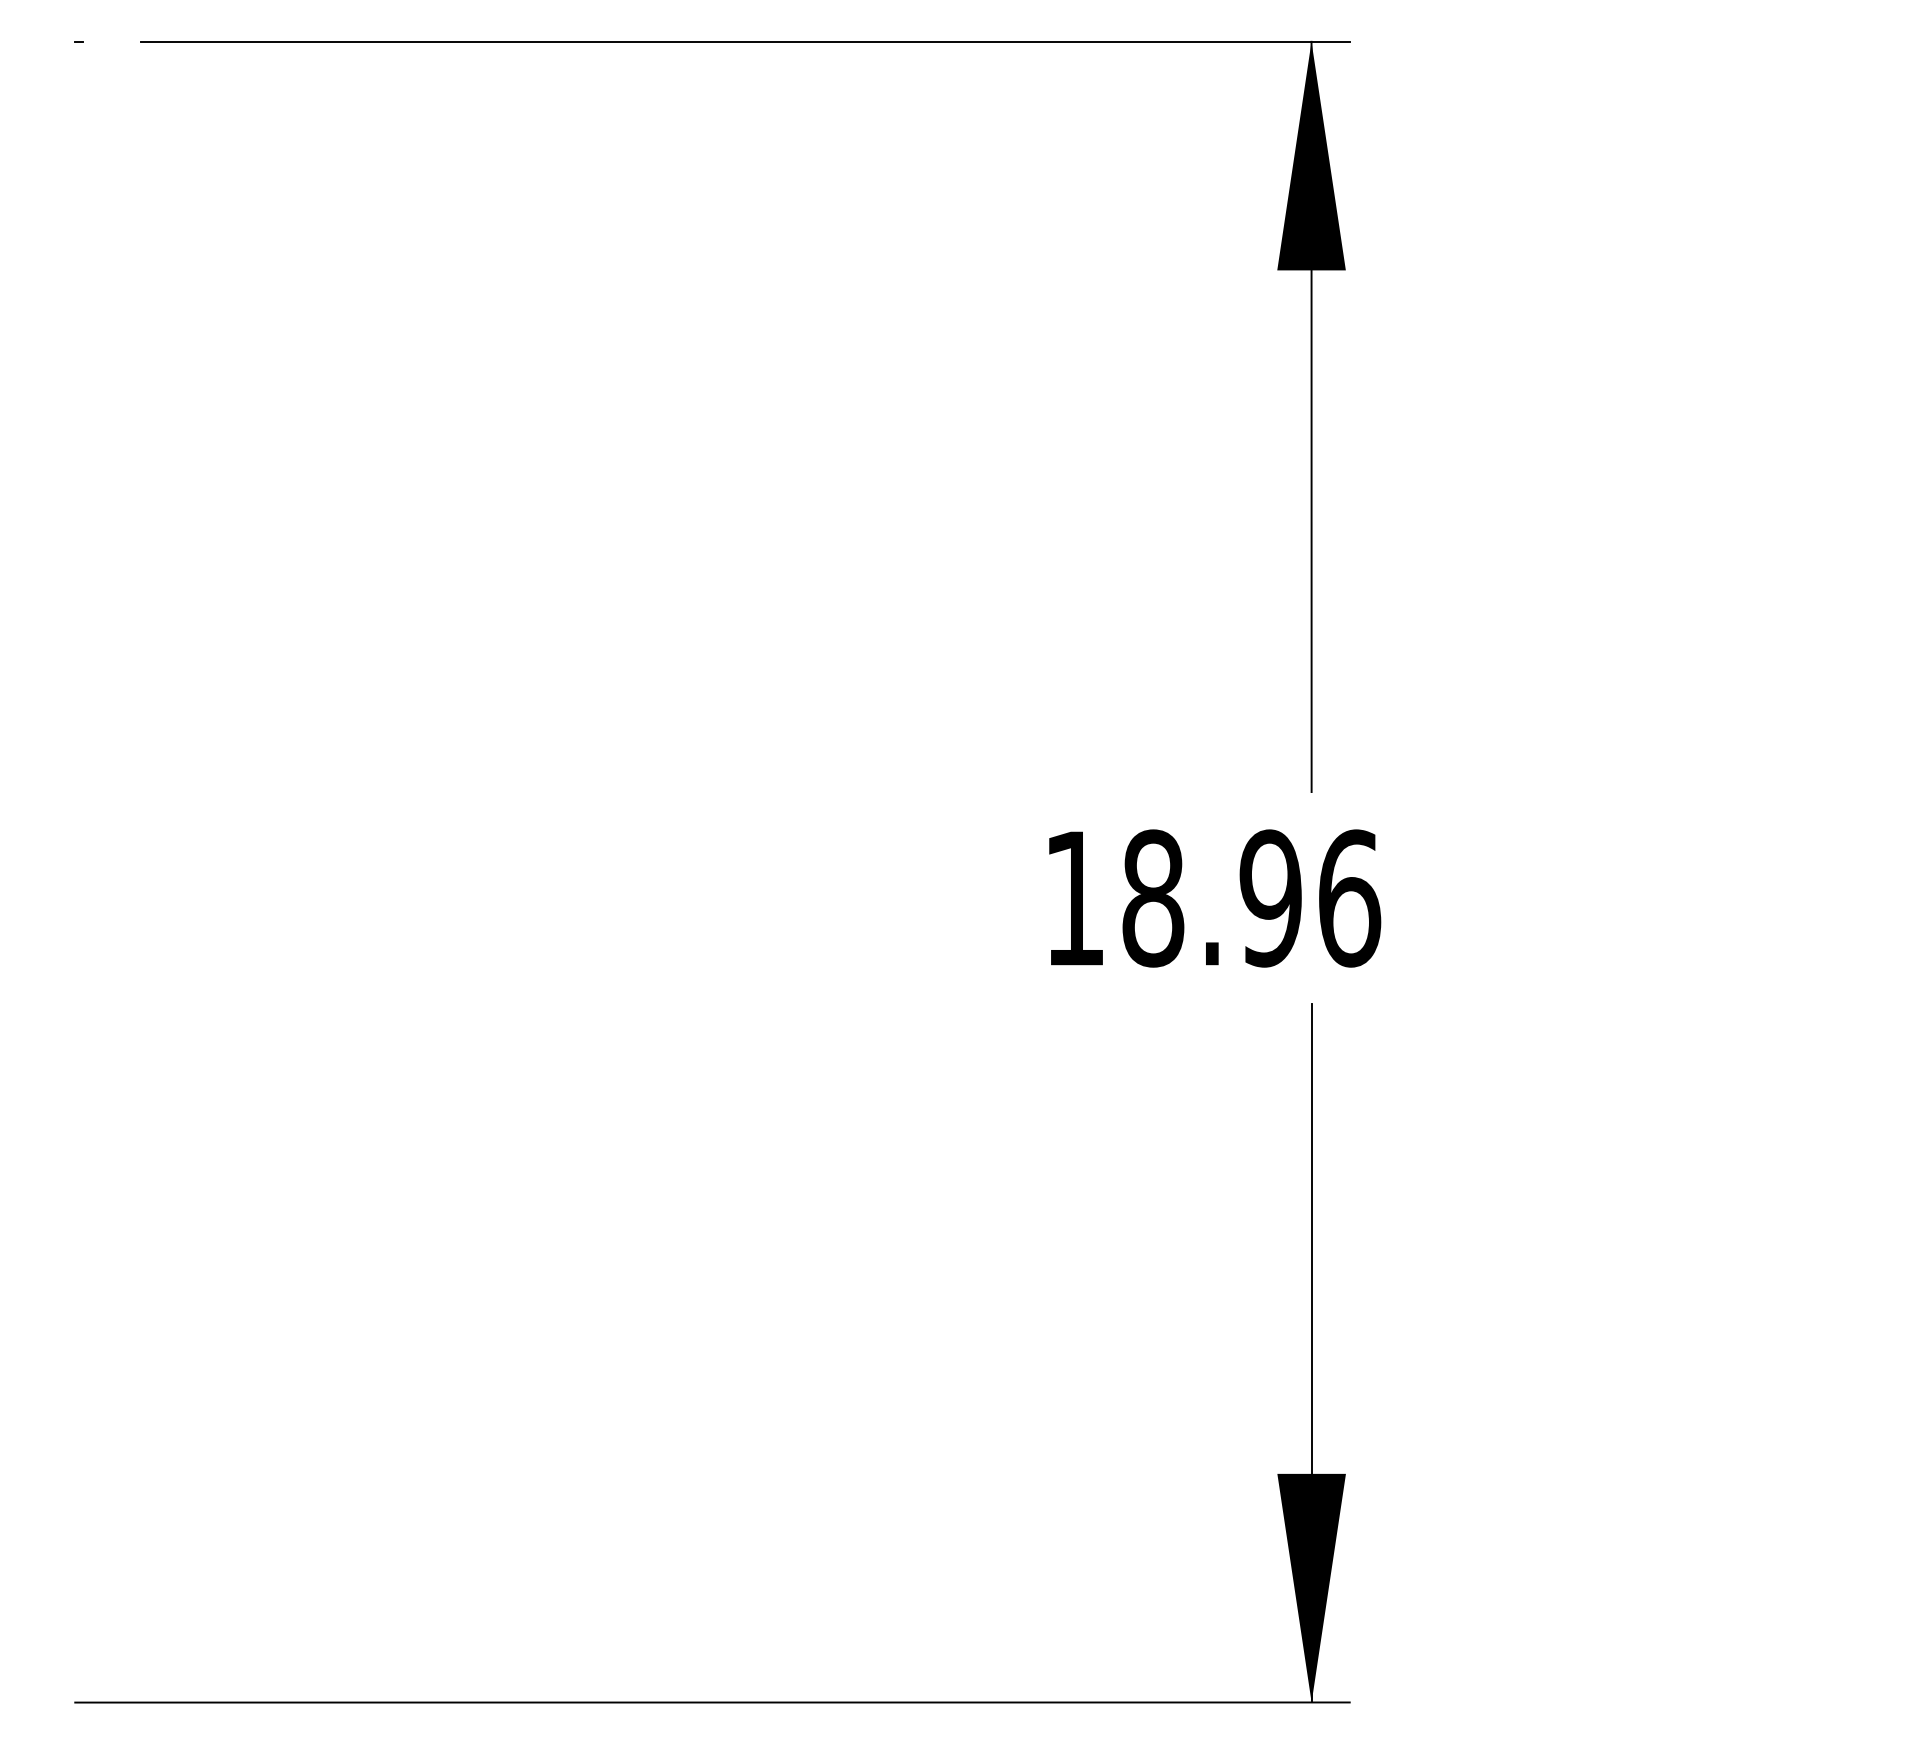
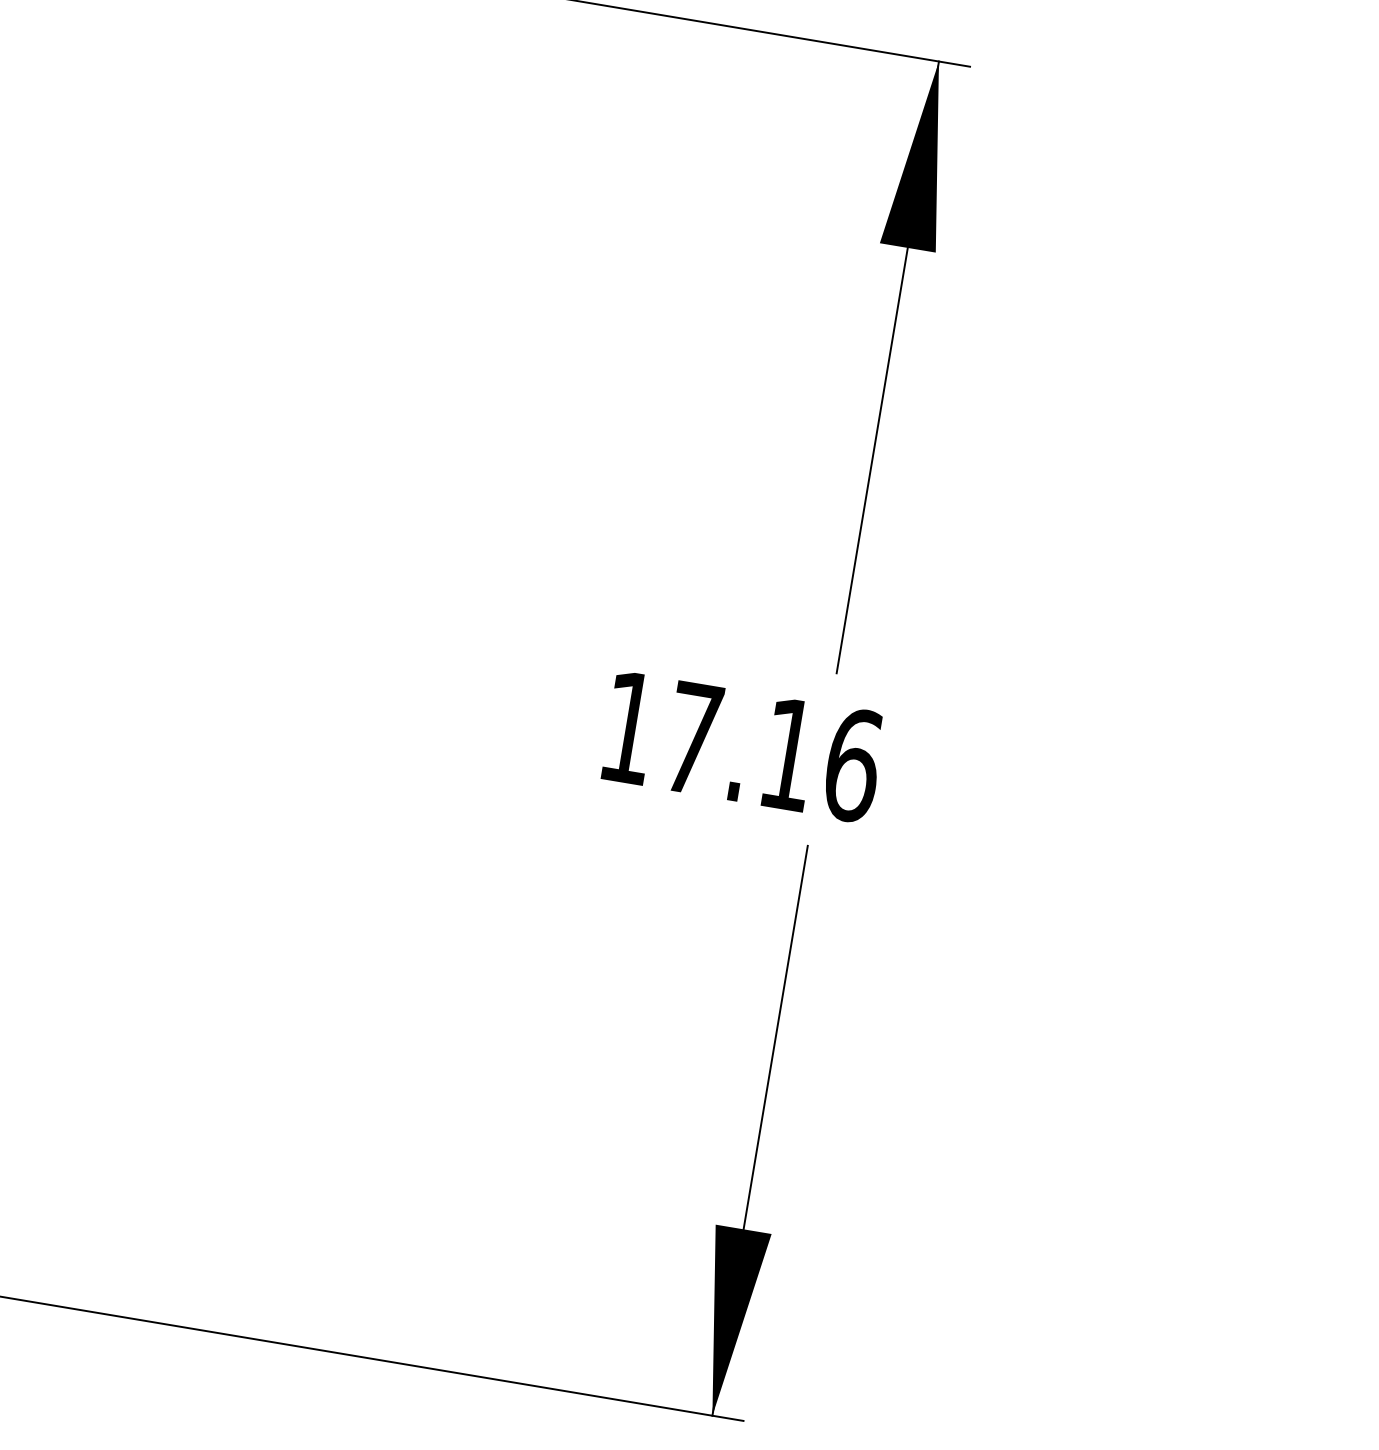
text: (1211, 898) -> (740, 746), 18.96 -> 17.16

